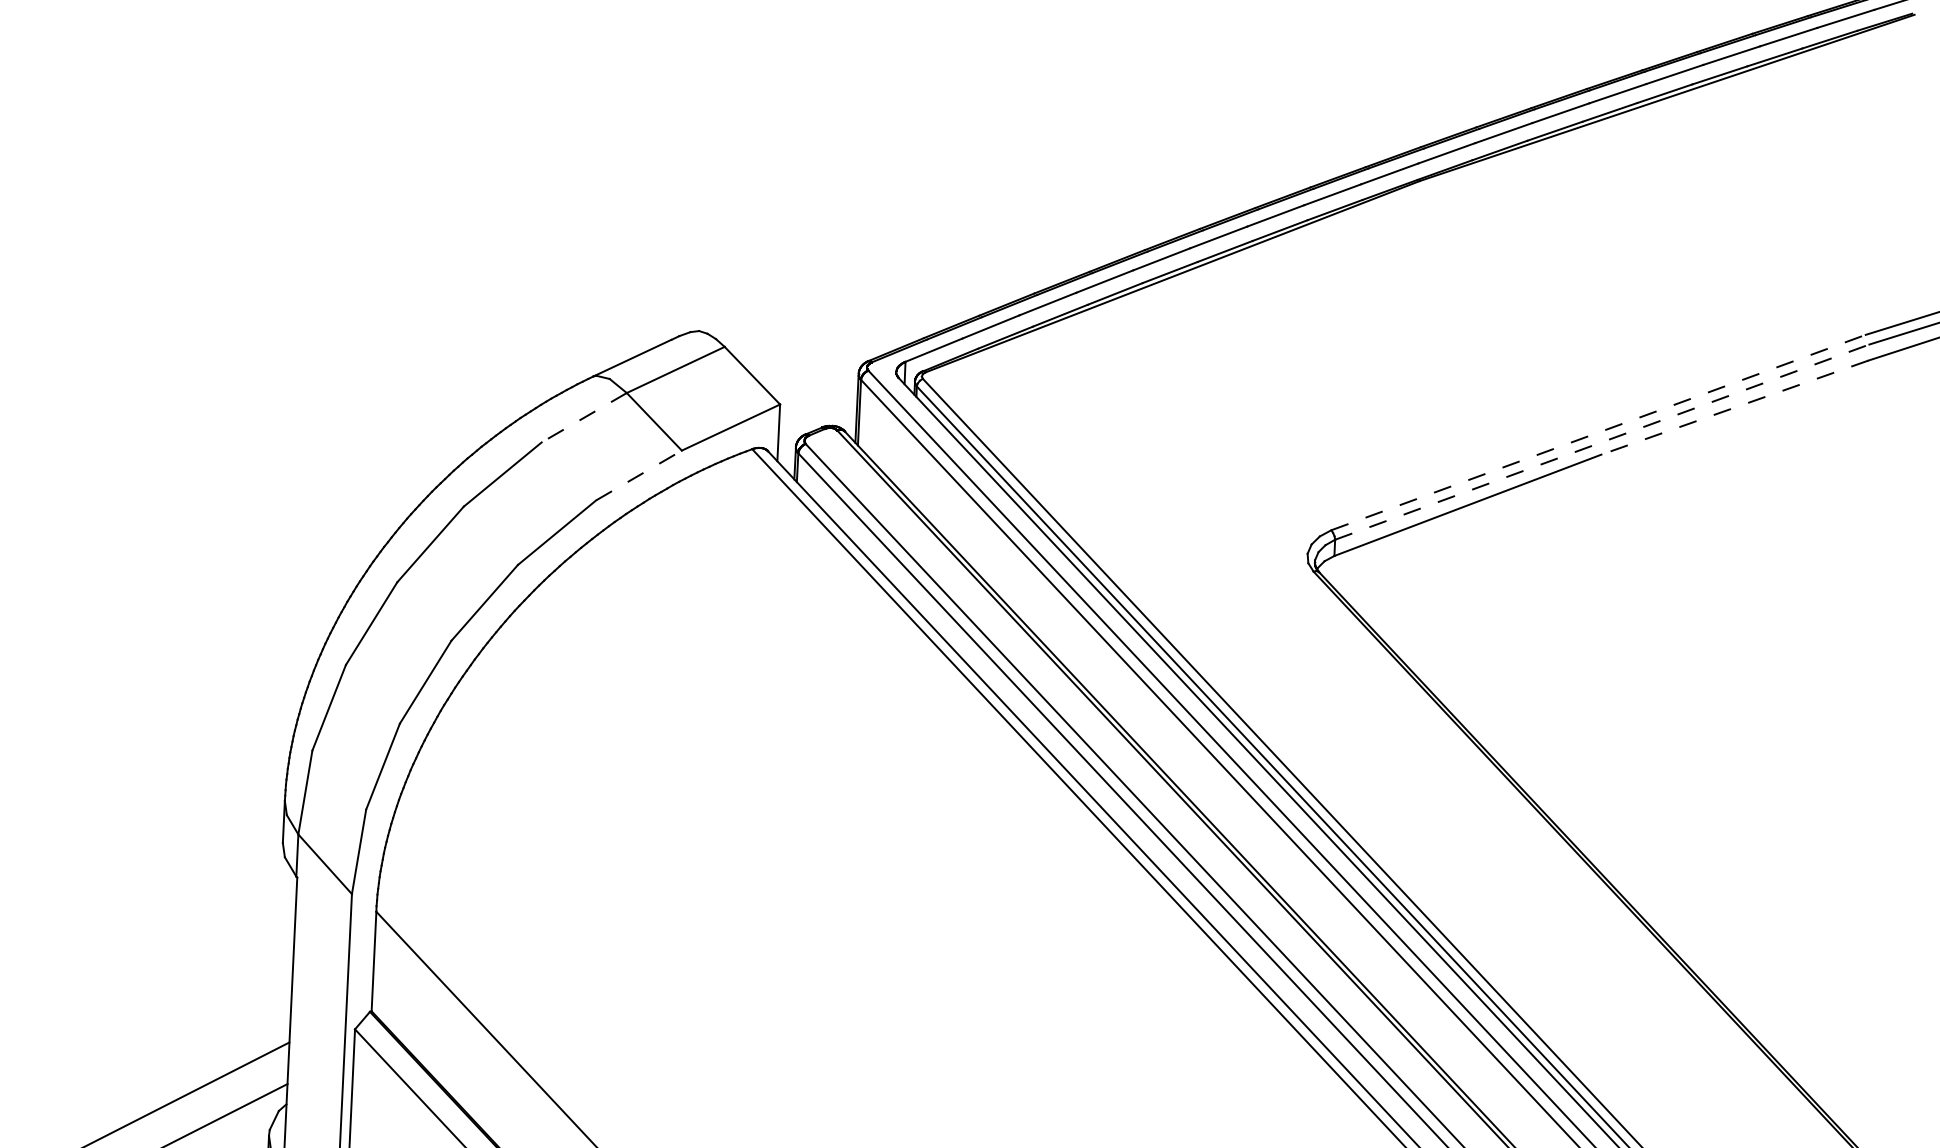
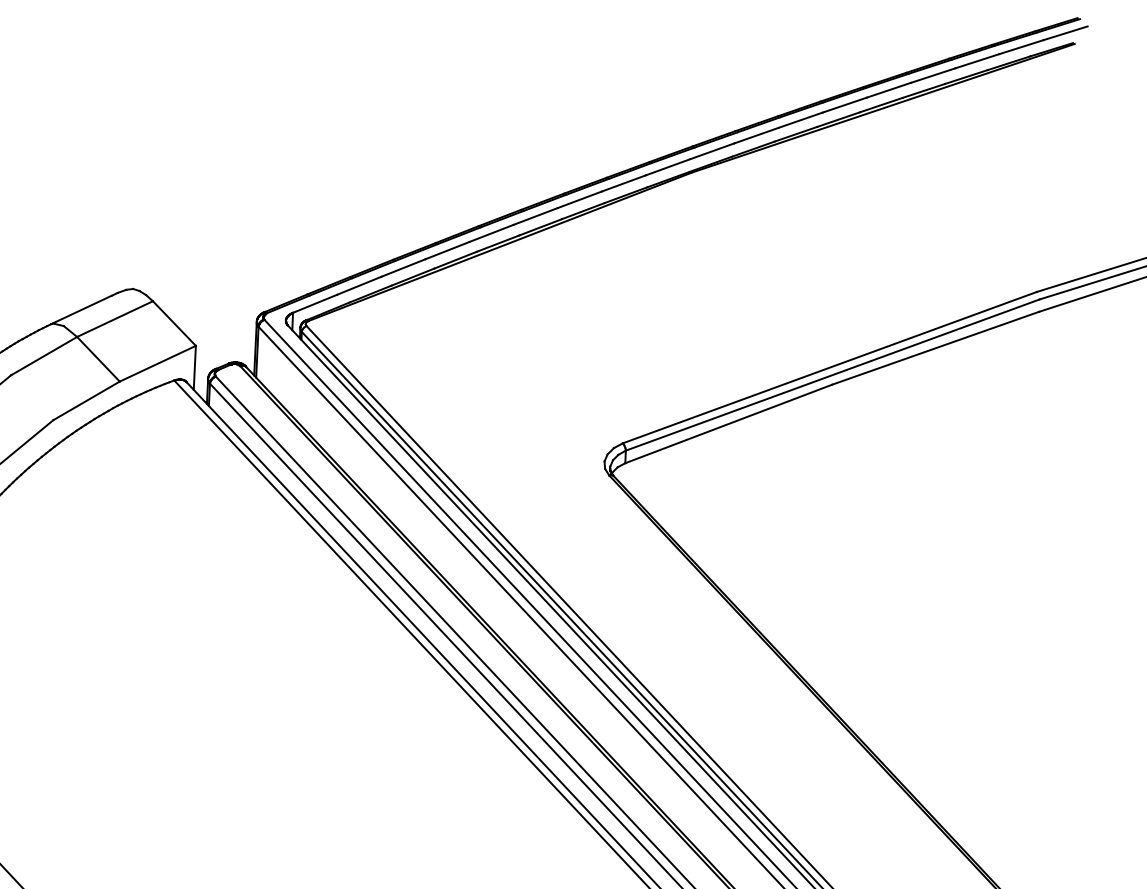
line: (1734, 407) -> (935, 348), dashed -> solid
line: (583, 417) -> (43, 355), dashed -> solid
line: (1598, 432) -> (829, 367), dashed -> solid
line: (1602, 441) -> (832, 374), dashed -> solid
line: (639, 475) -> (86, 400), dashed -> solid

